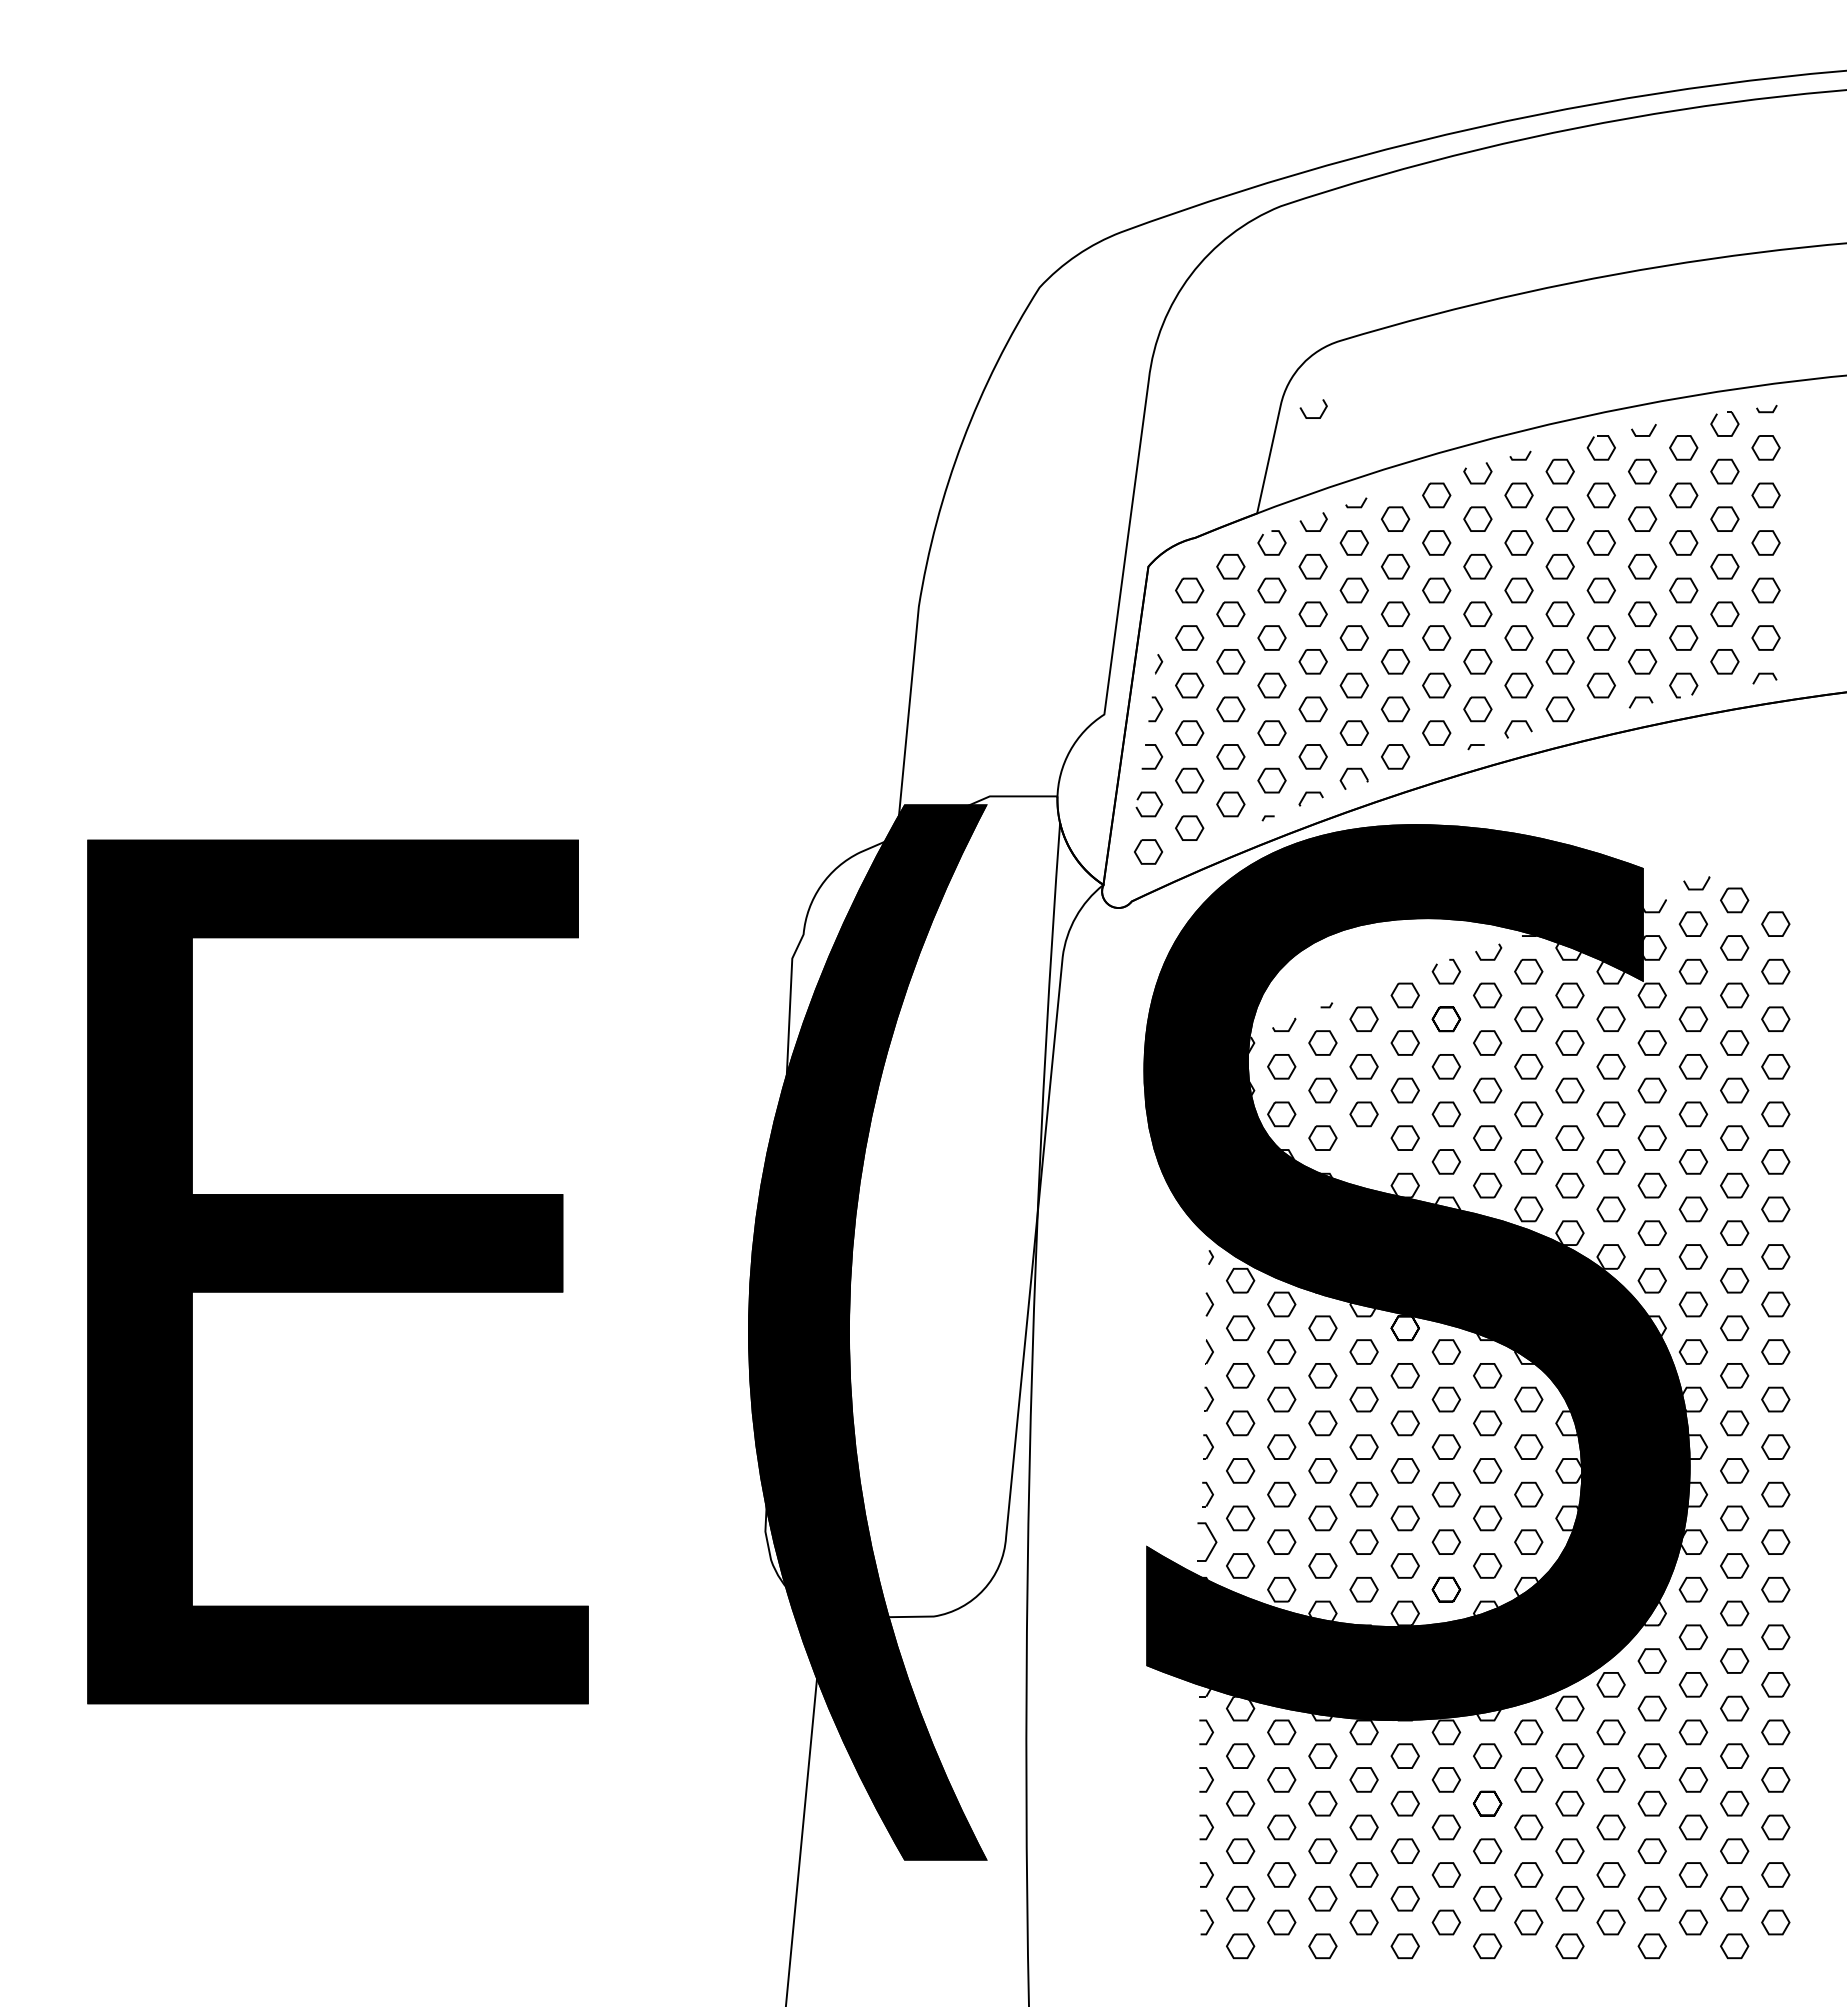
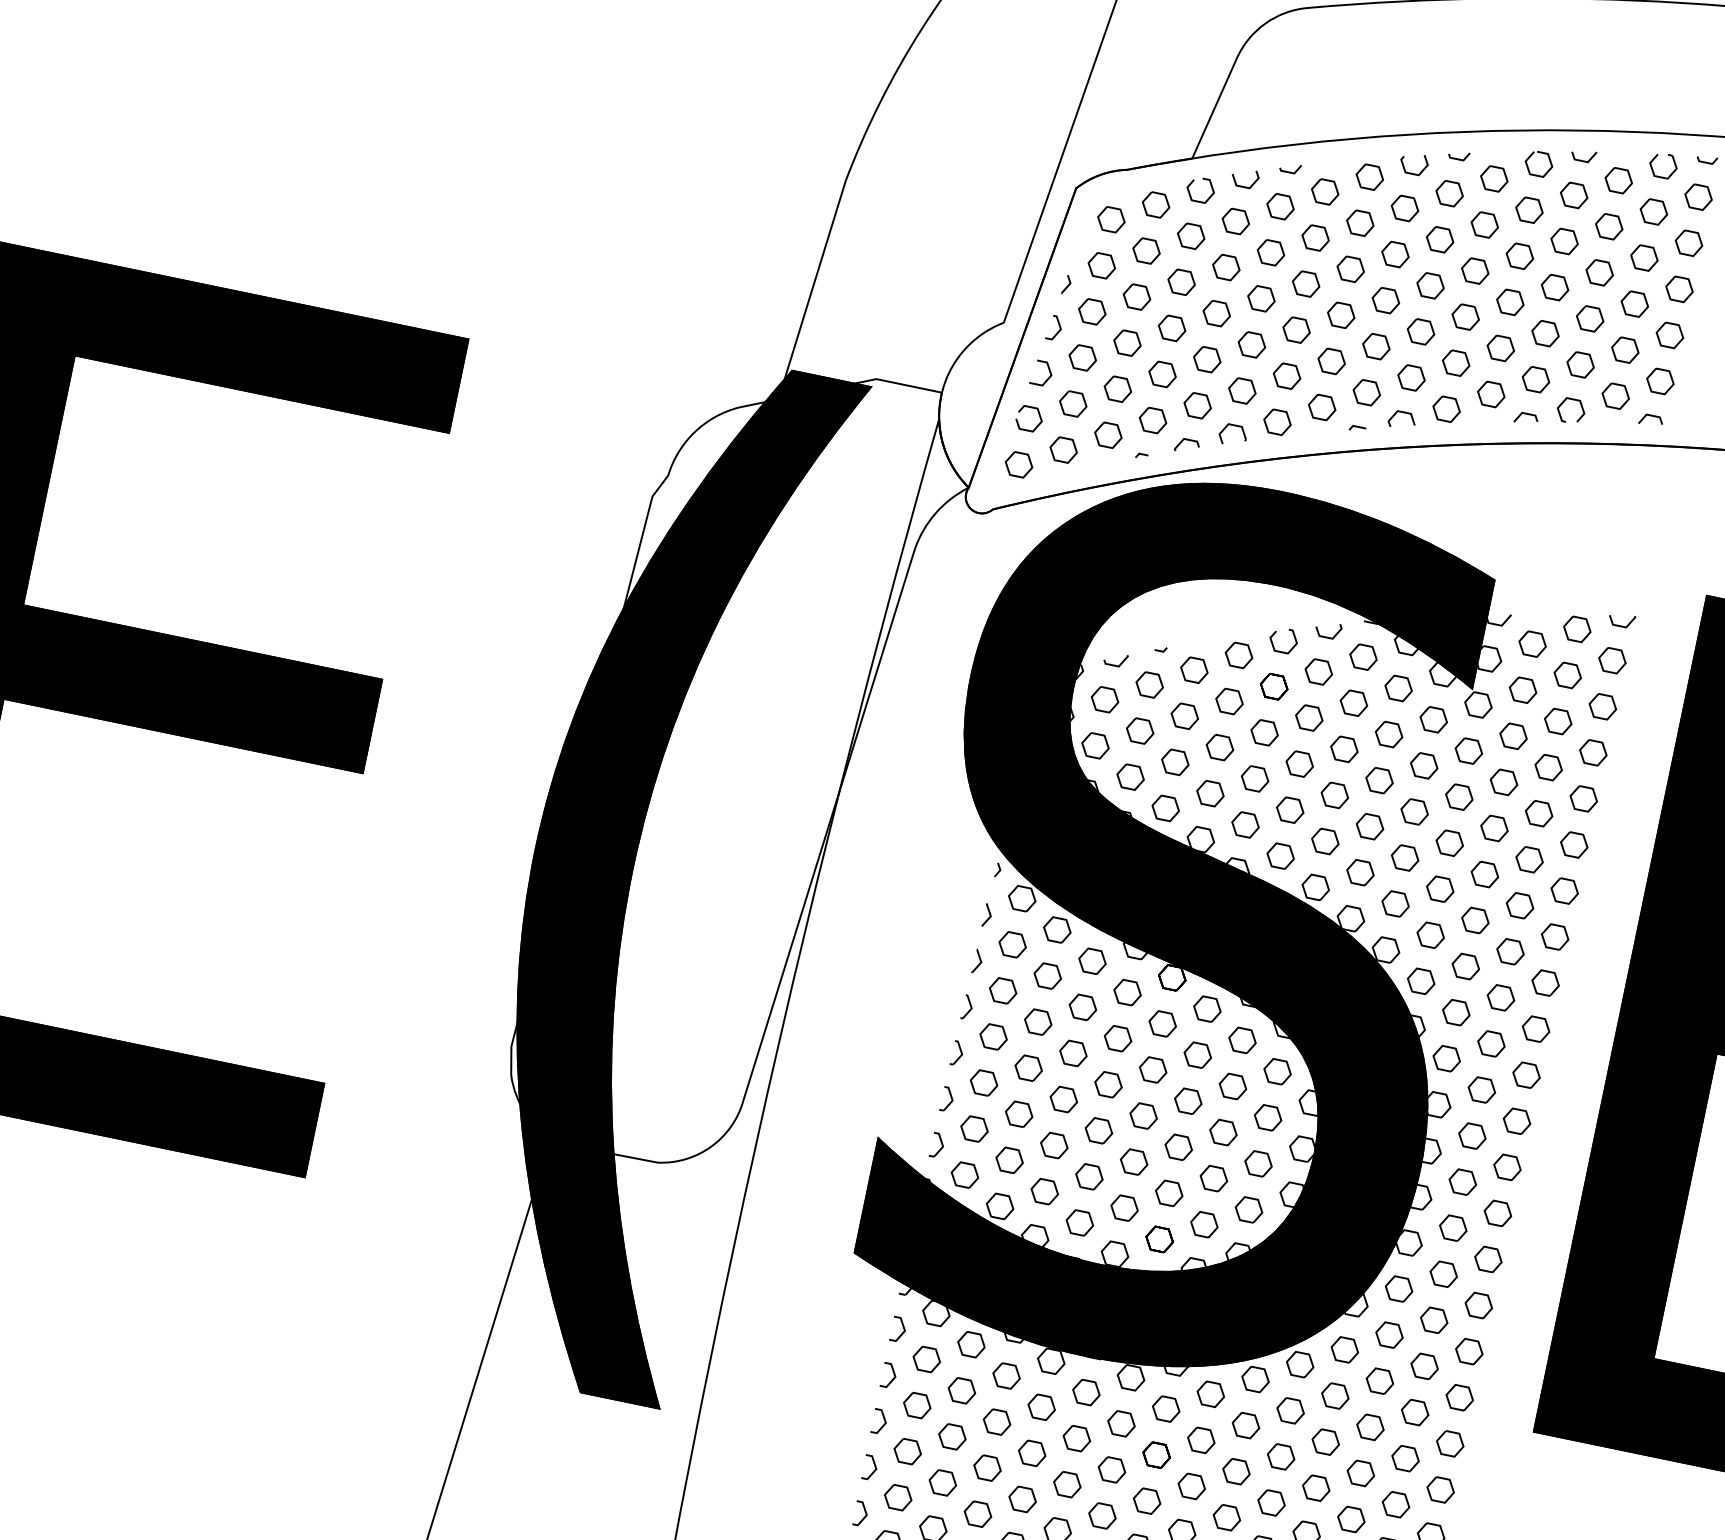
line: (1313, 417) -> (1266, 76), removed
line: (1696, 888) -> (1620, 625), moved
part: (1363, 1161) -> (1165, 807), added
part: (1207, 1541) -> (937, 1144), size x0.62

